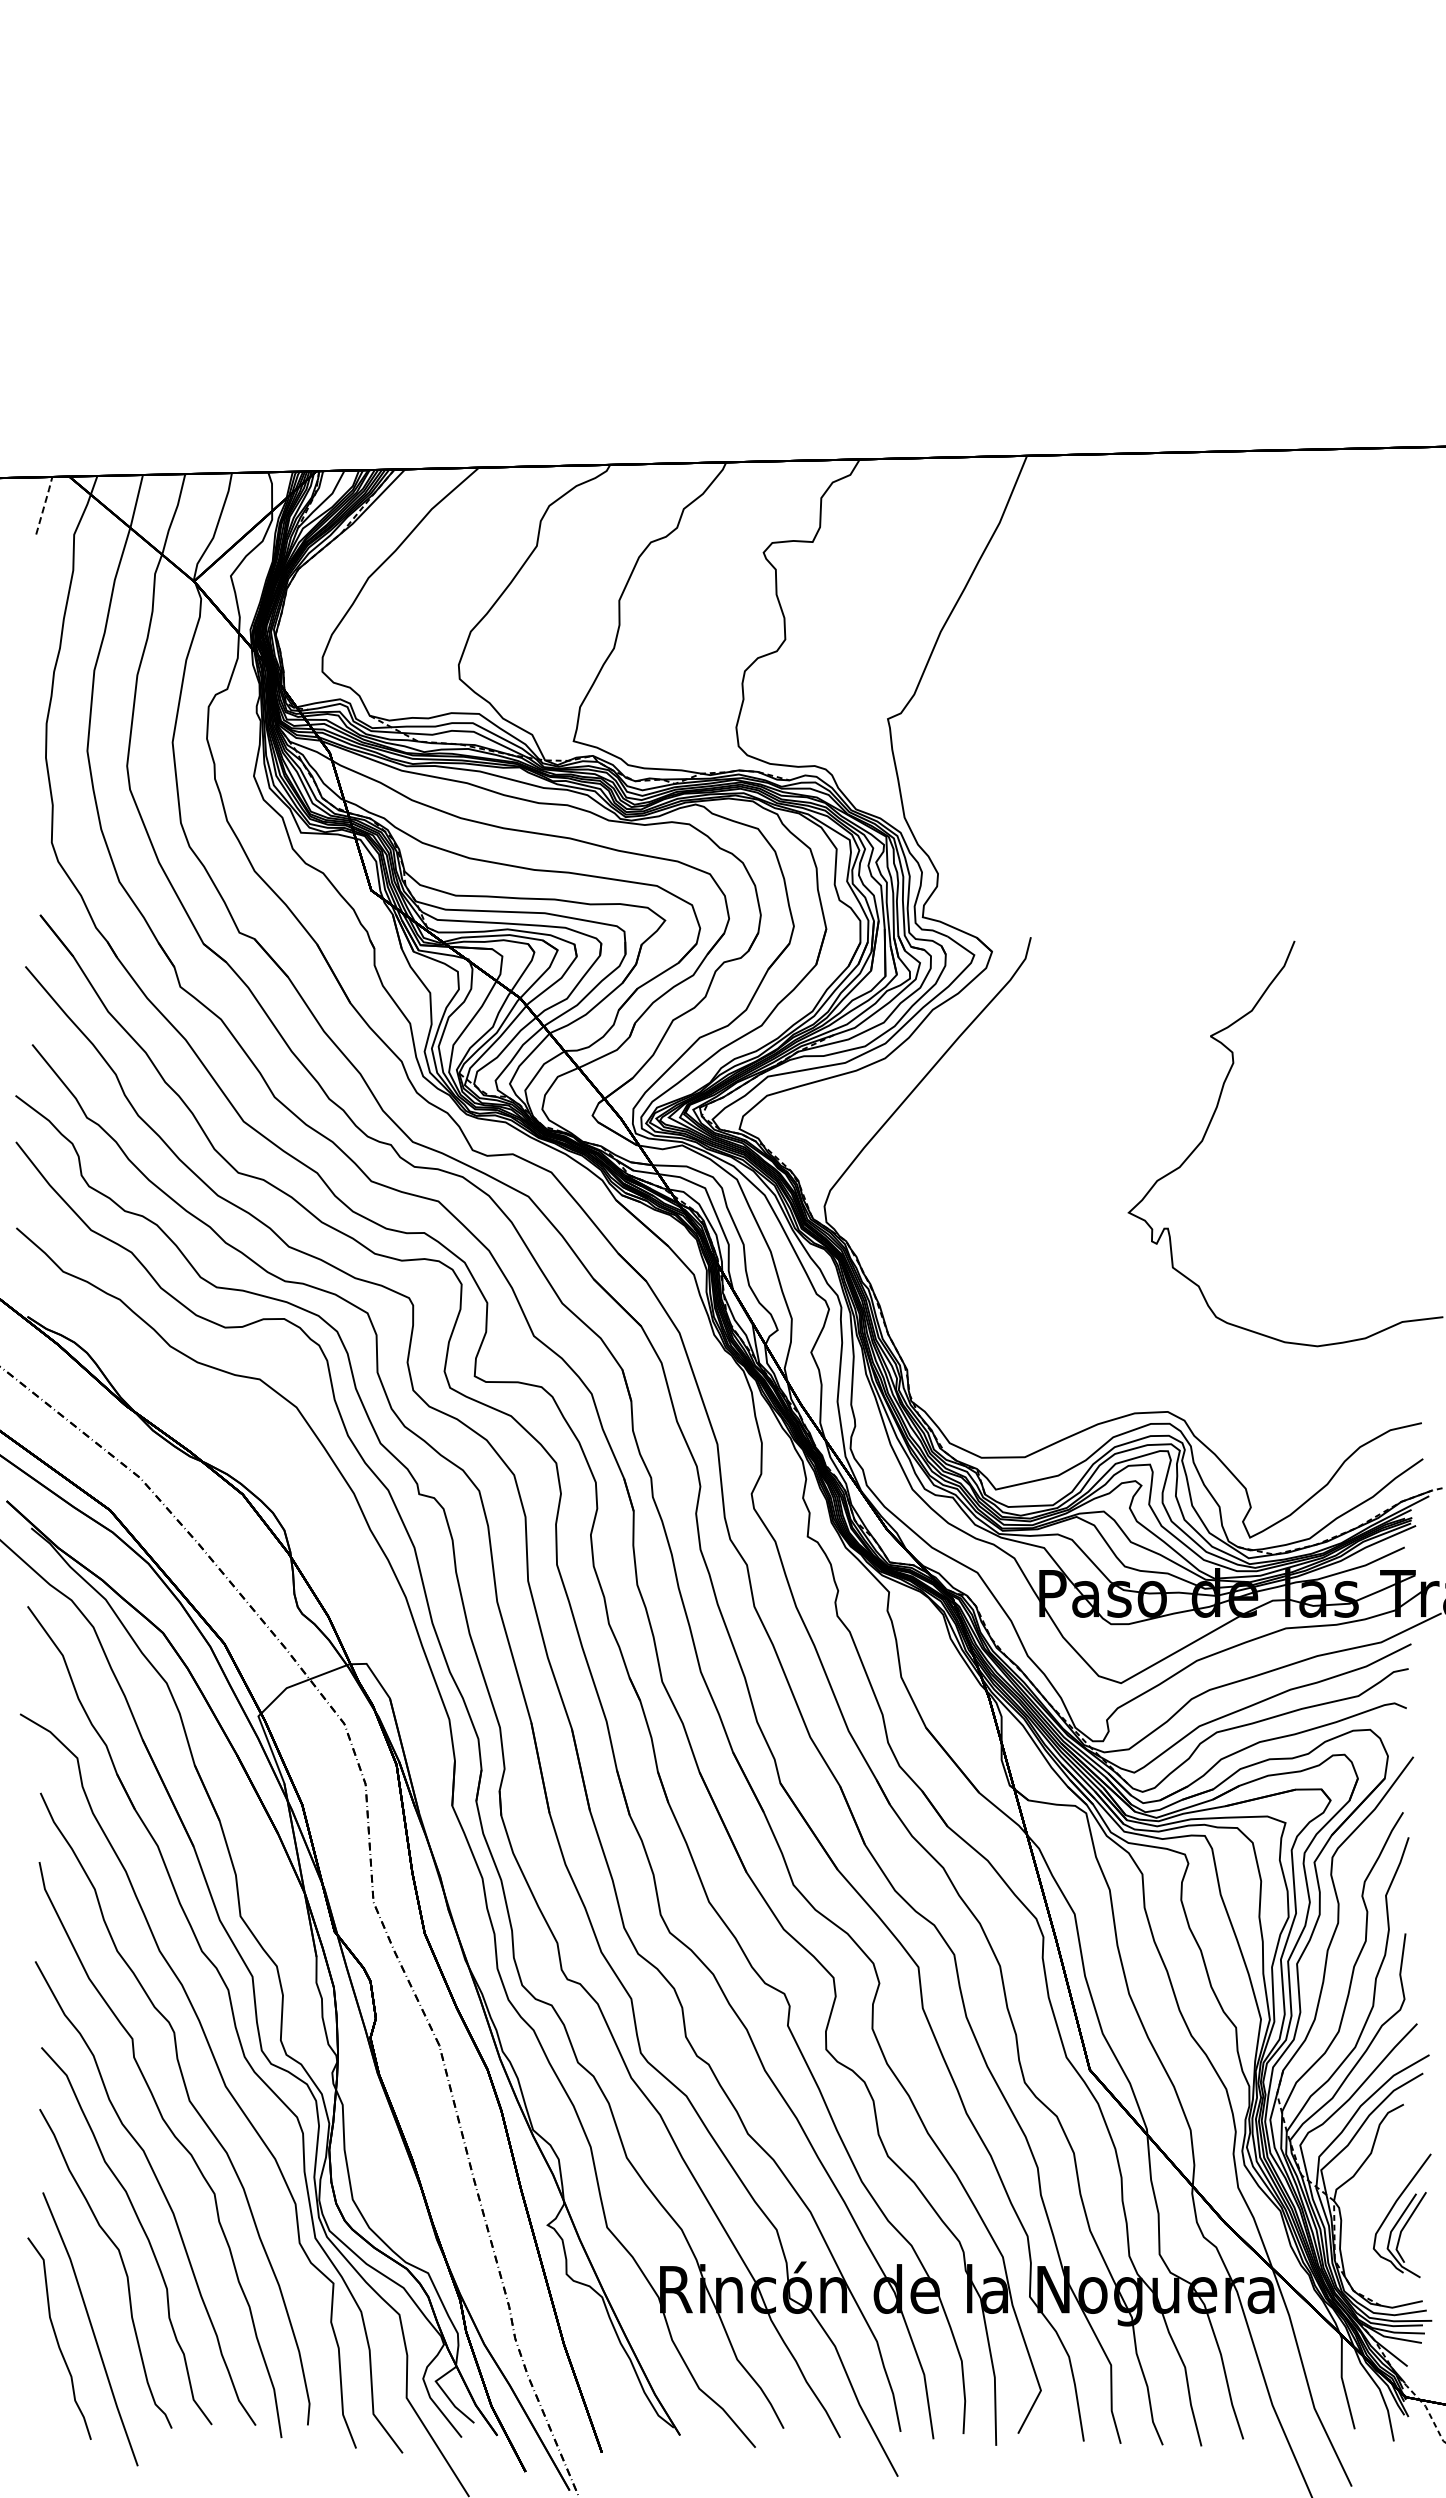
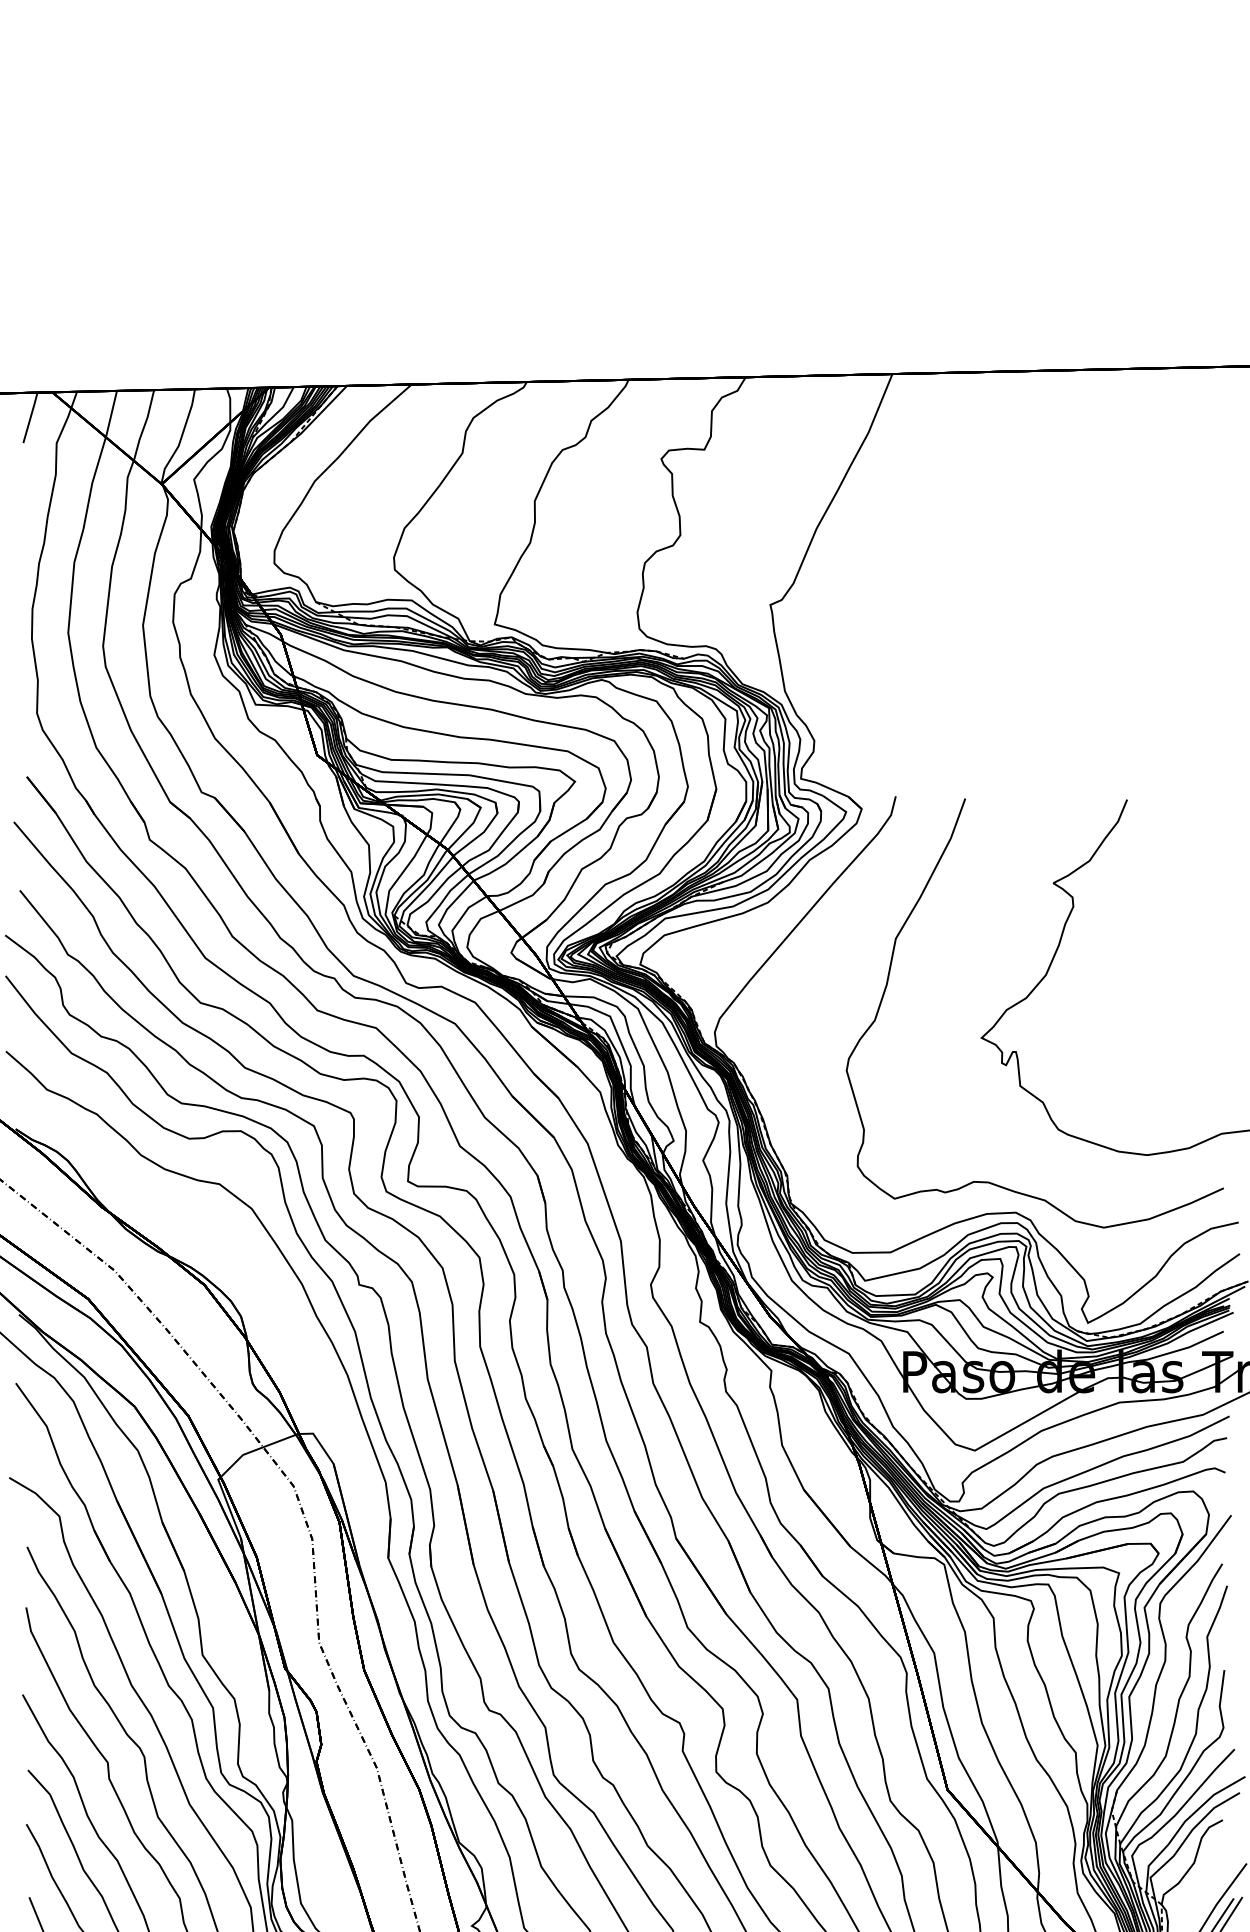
line: (44, 505) -> (30, 417), dashed -> solid
curve: (1022, 1148) -> (888, 981), added

